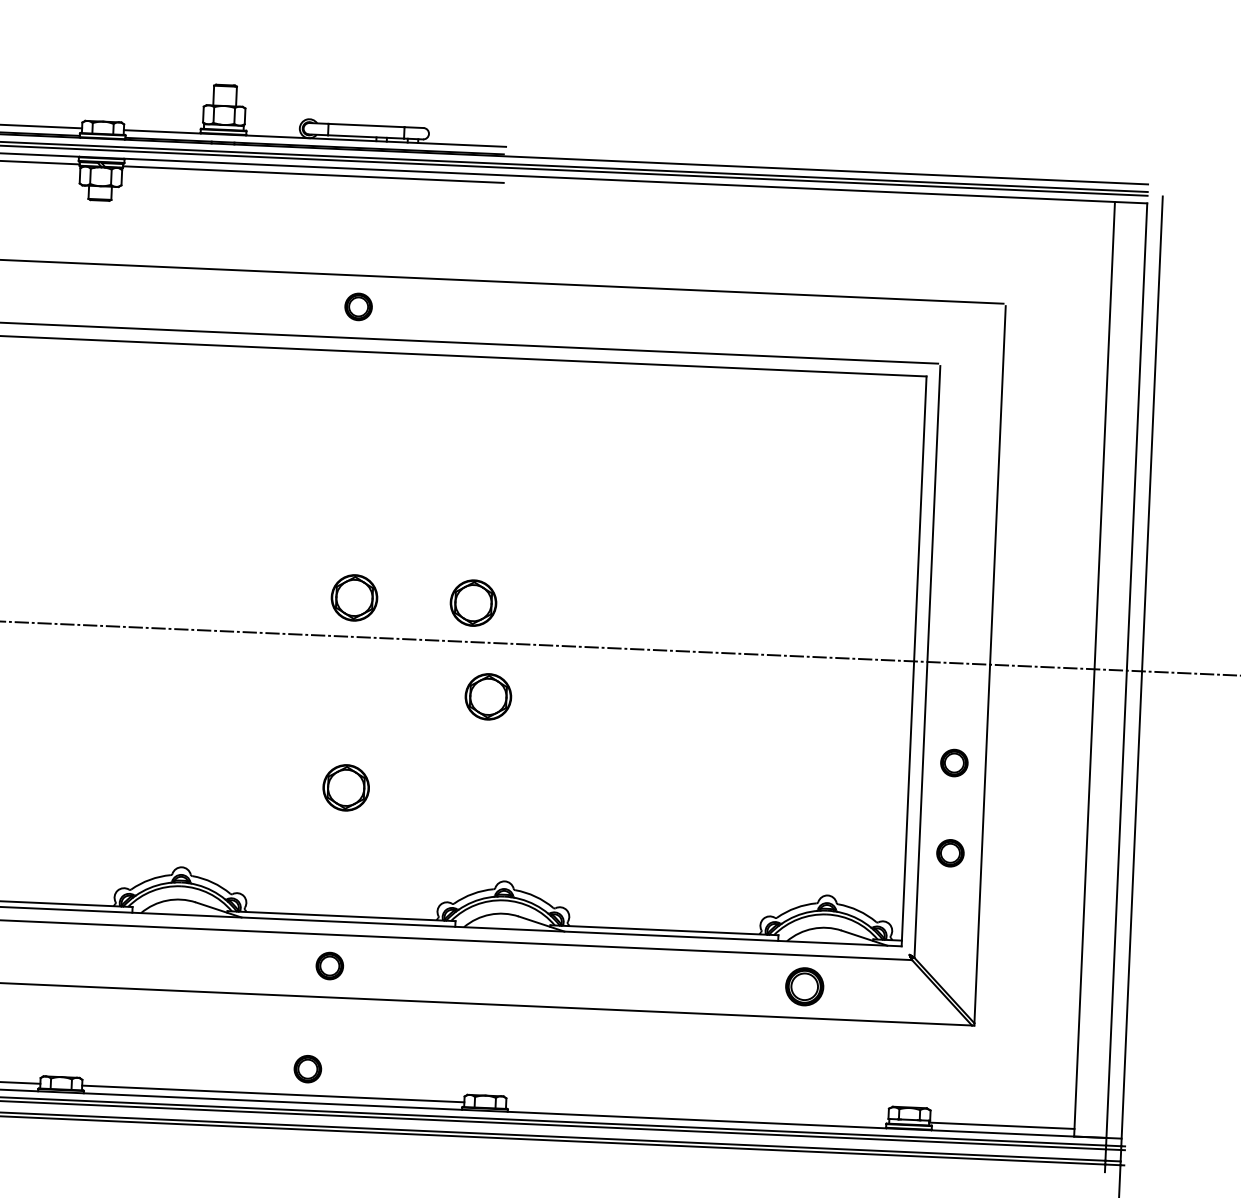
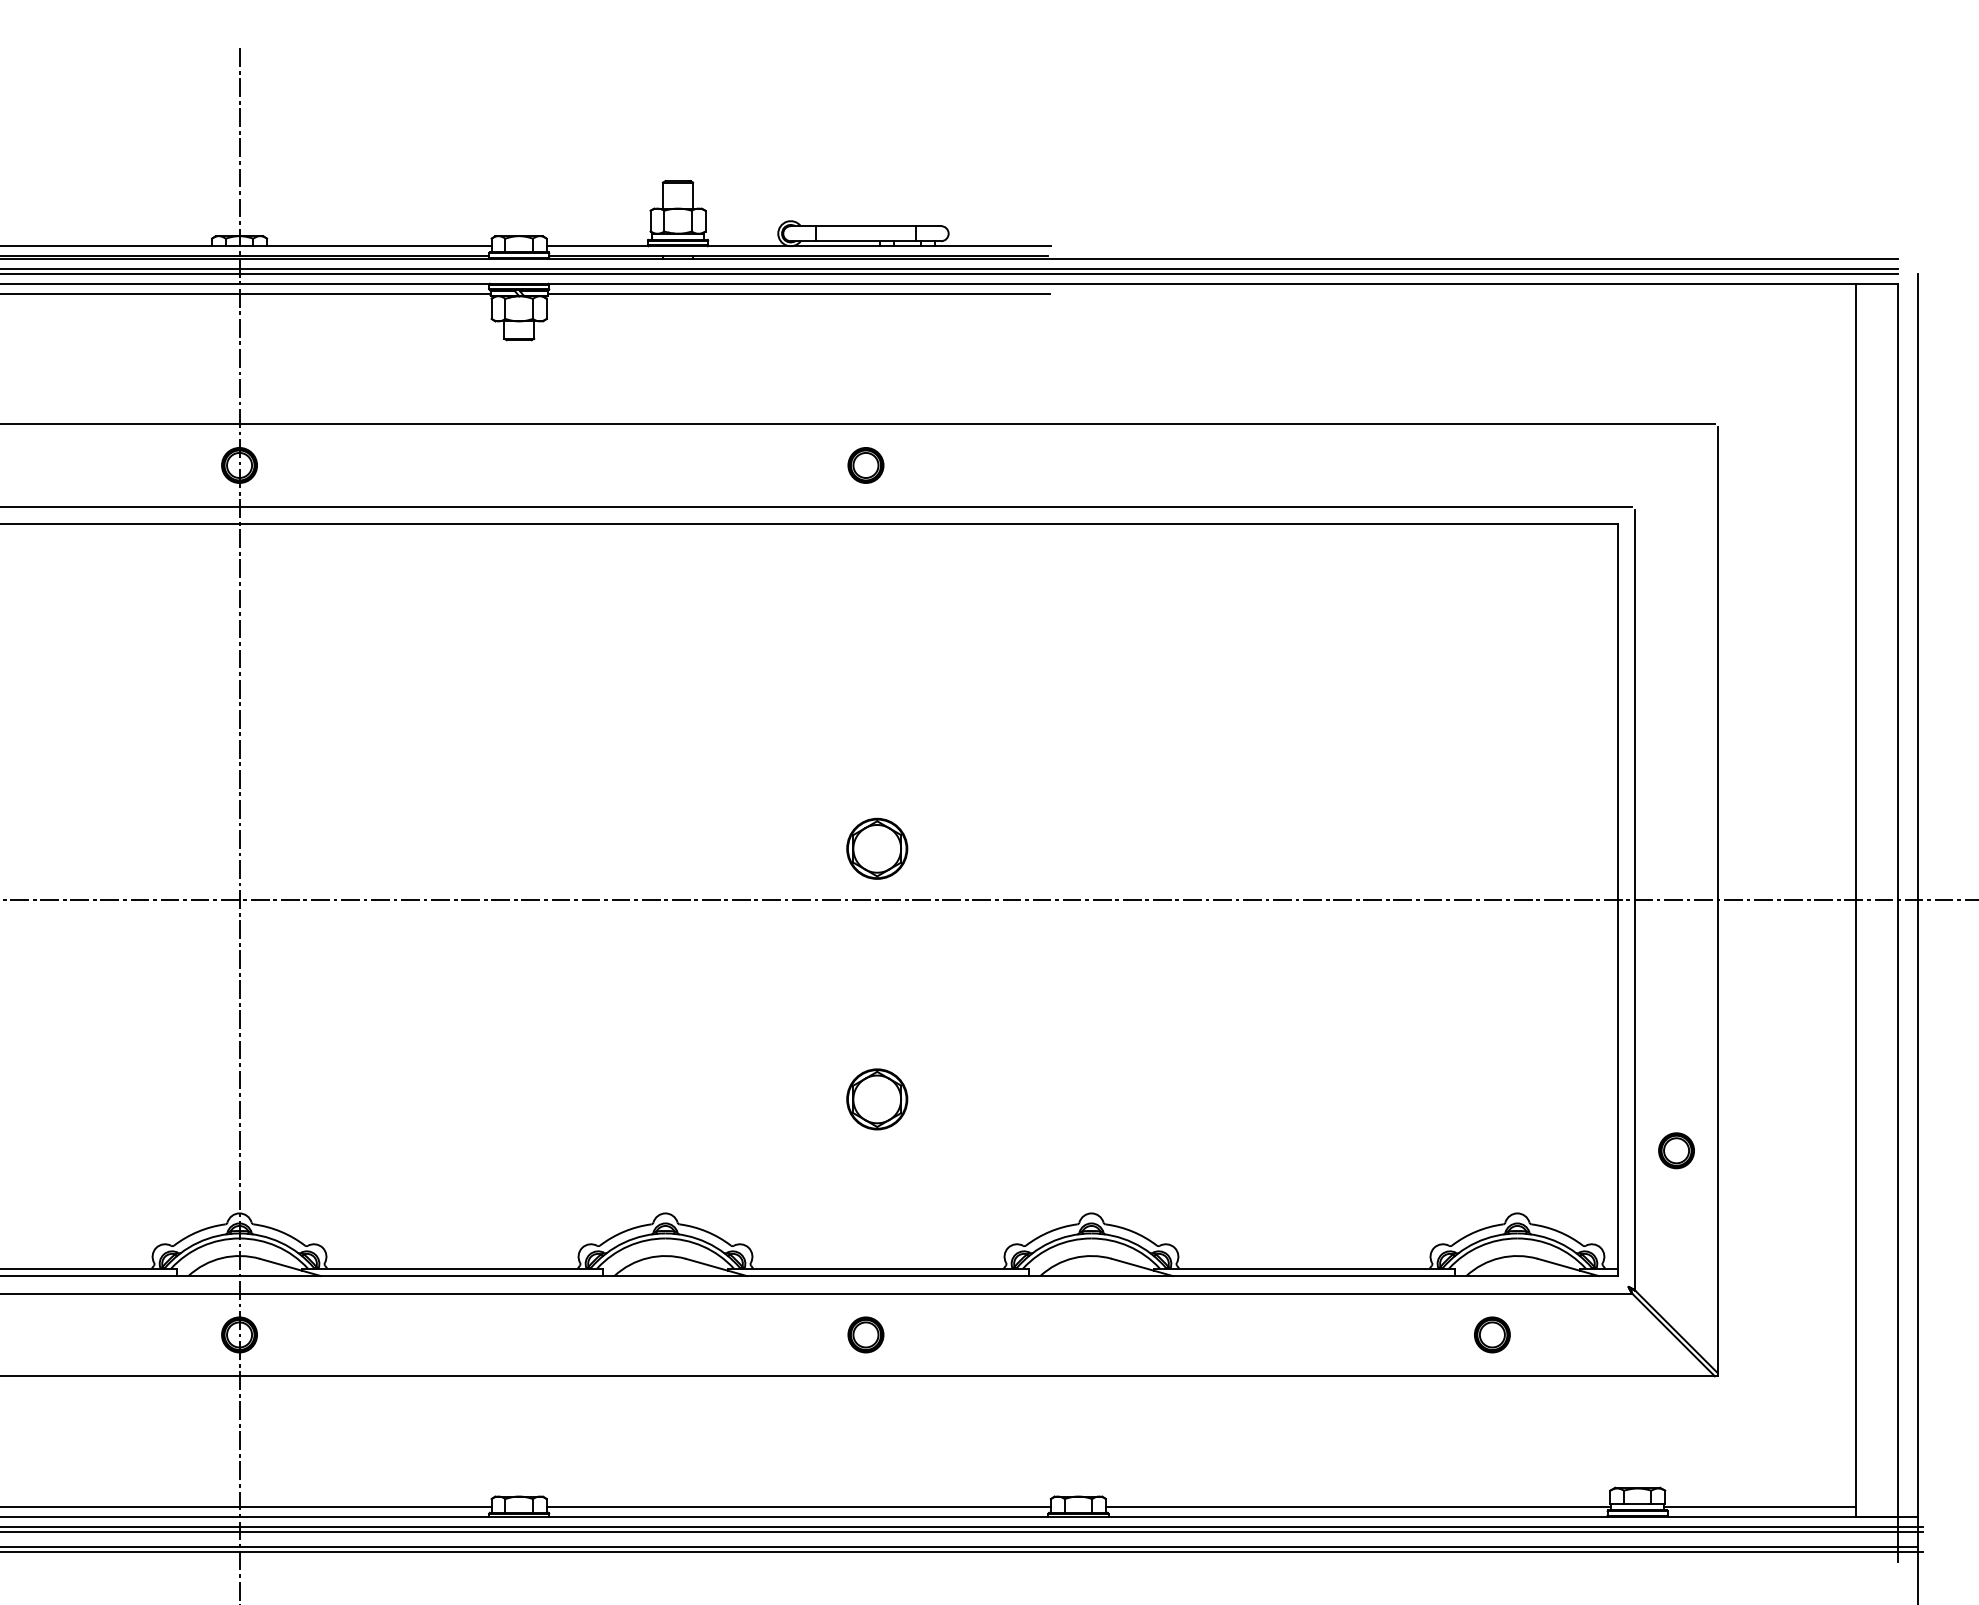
part: (473, 602) -> (1034, 848), removed
part: (488, 696) -> (1059, 971), removed
part: (954, 762) -> (1676, 1031), removed
part: (804, 986) -> (1492, 1334), size x0.71
part: (307, 1068) -> (842, 1471), removed
line: (697, 1112) -> (1358, 1506), added

